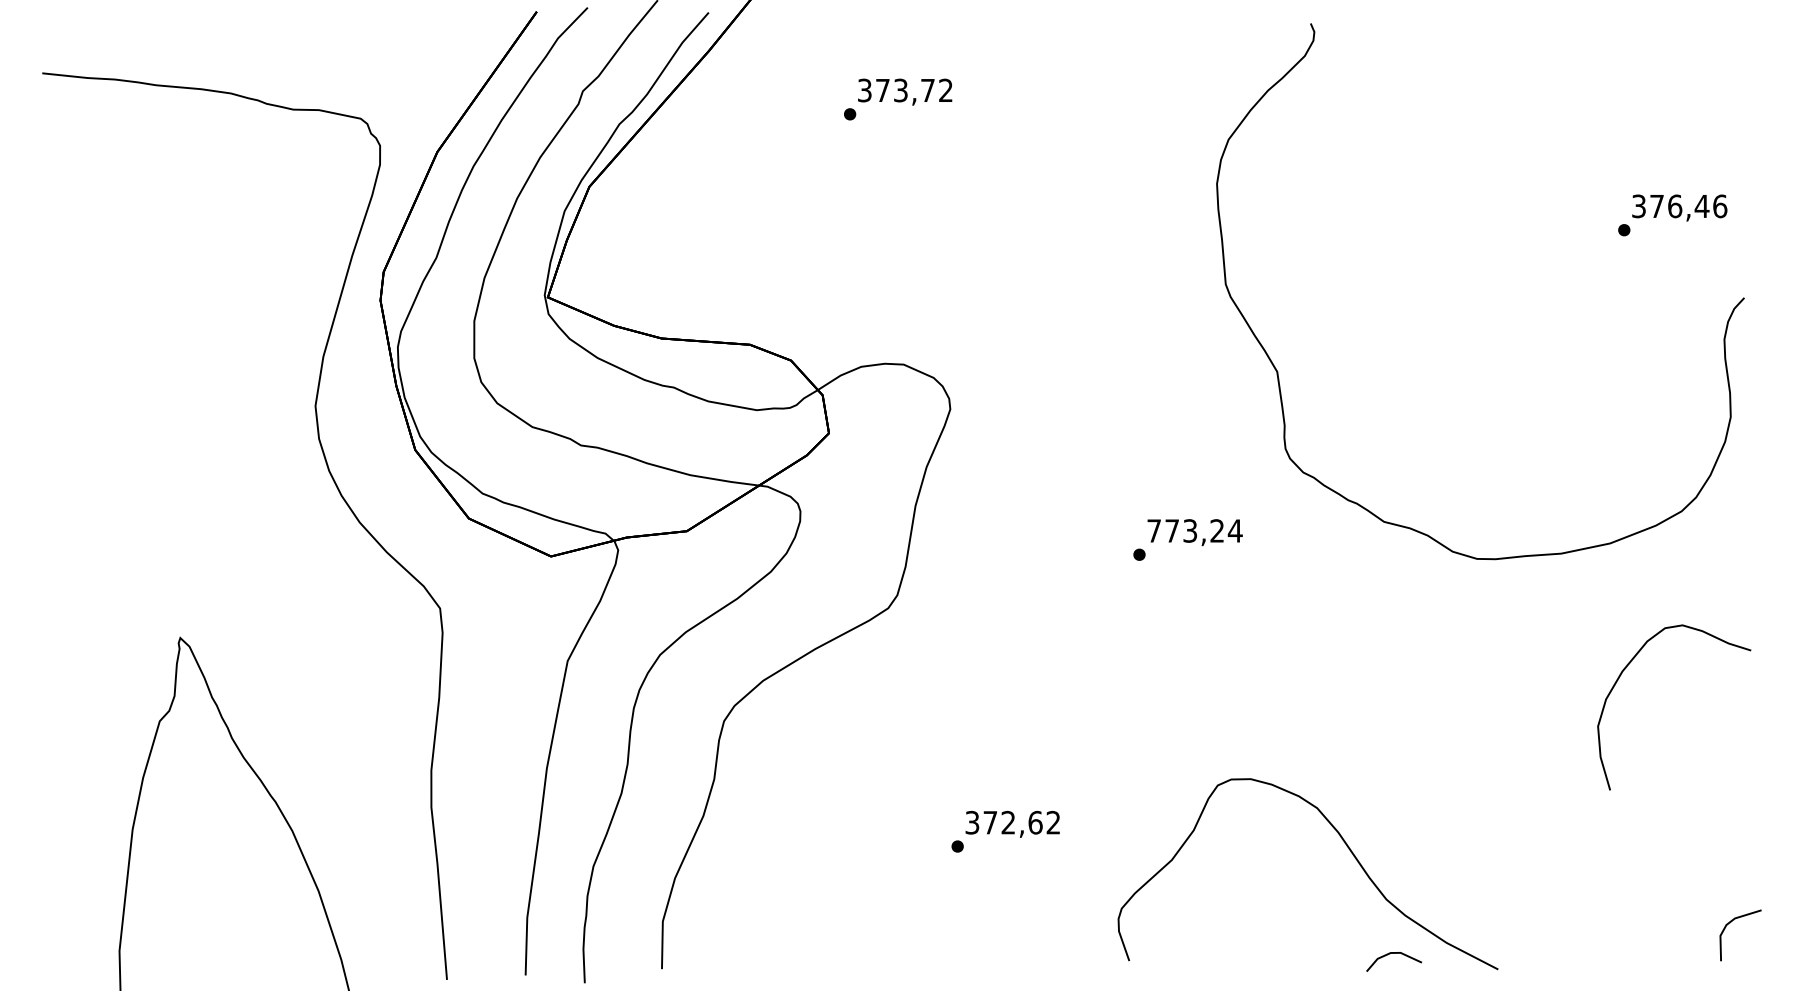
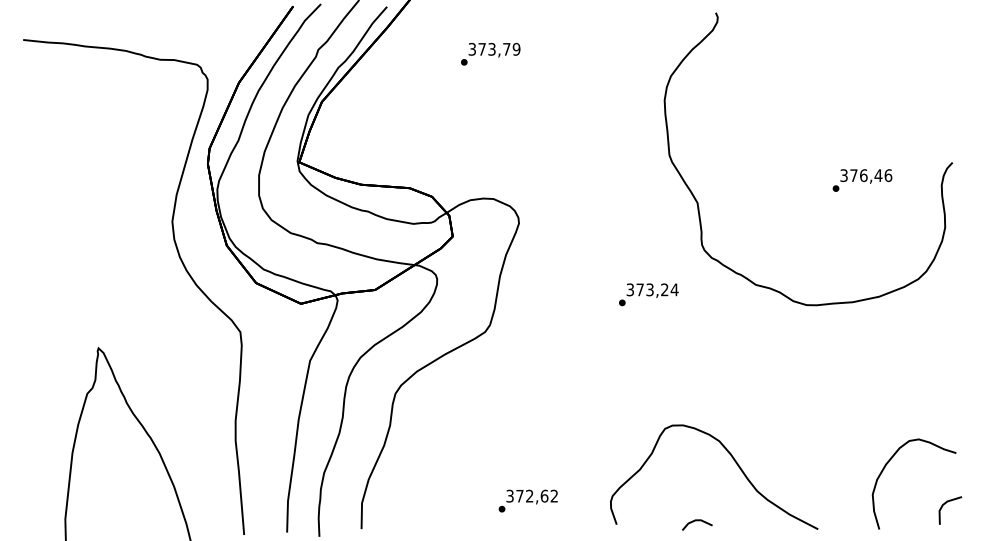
text: (945, 90) -> (516, 49), 373,72 -> 373,79
text: (1672, 215) -> (862, 180), moved
text: (1152, 530) -> (629, 289), 773,24 -> 373,24
curve: (1626, 669) -> (888, 463), moved
text: (1004, 830) -> (527, 500), moved
line: (1394, 955) -> (697, 521), moved

